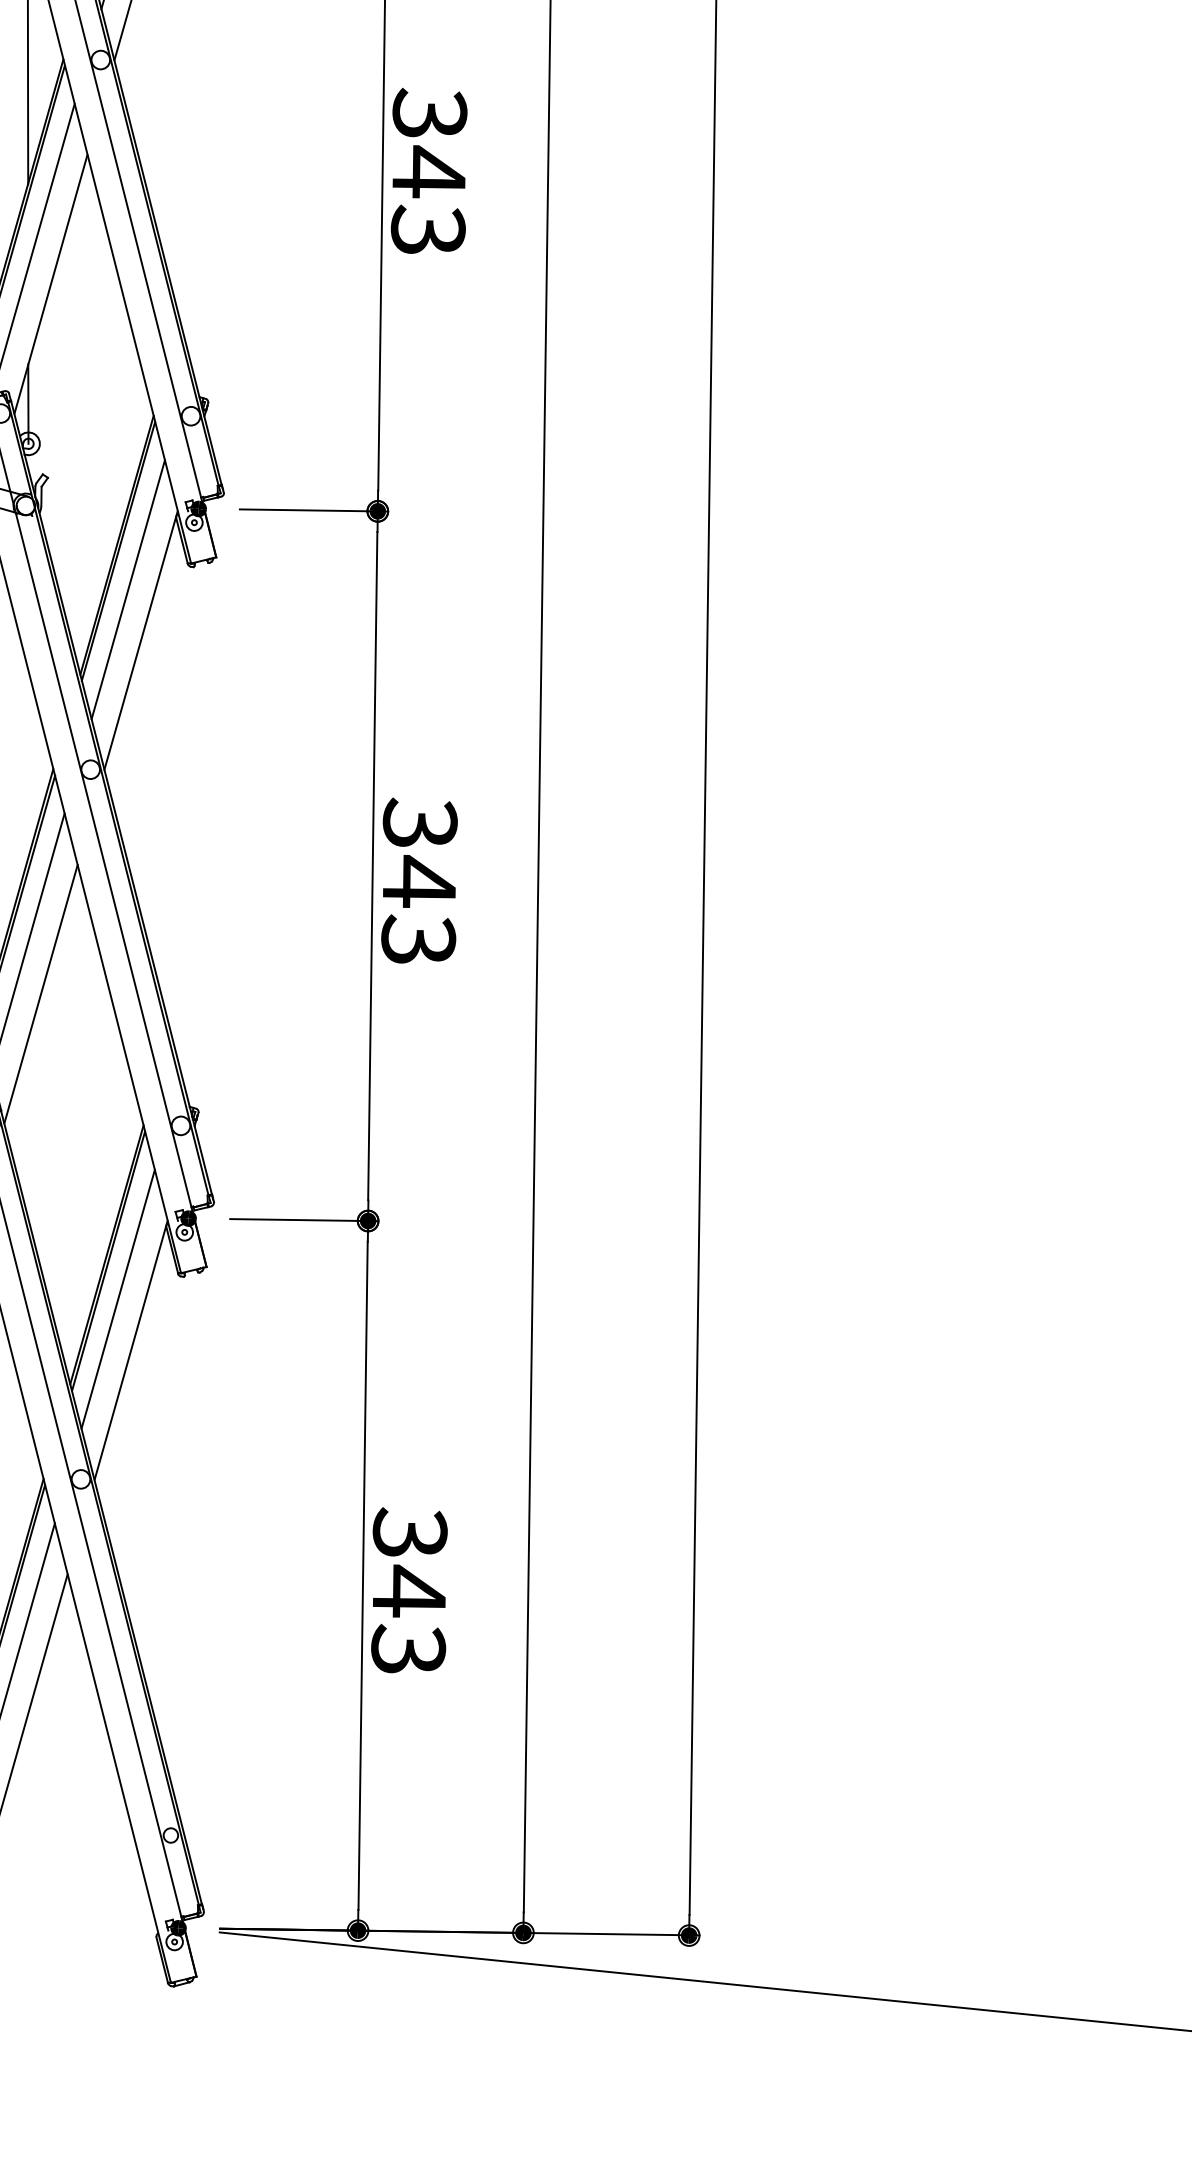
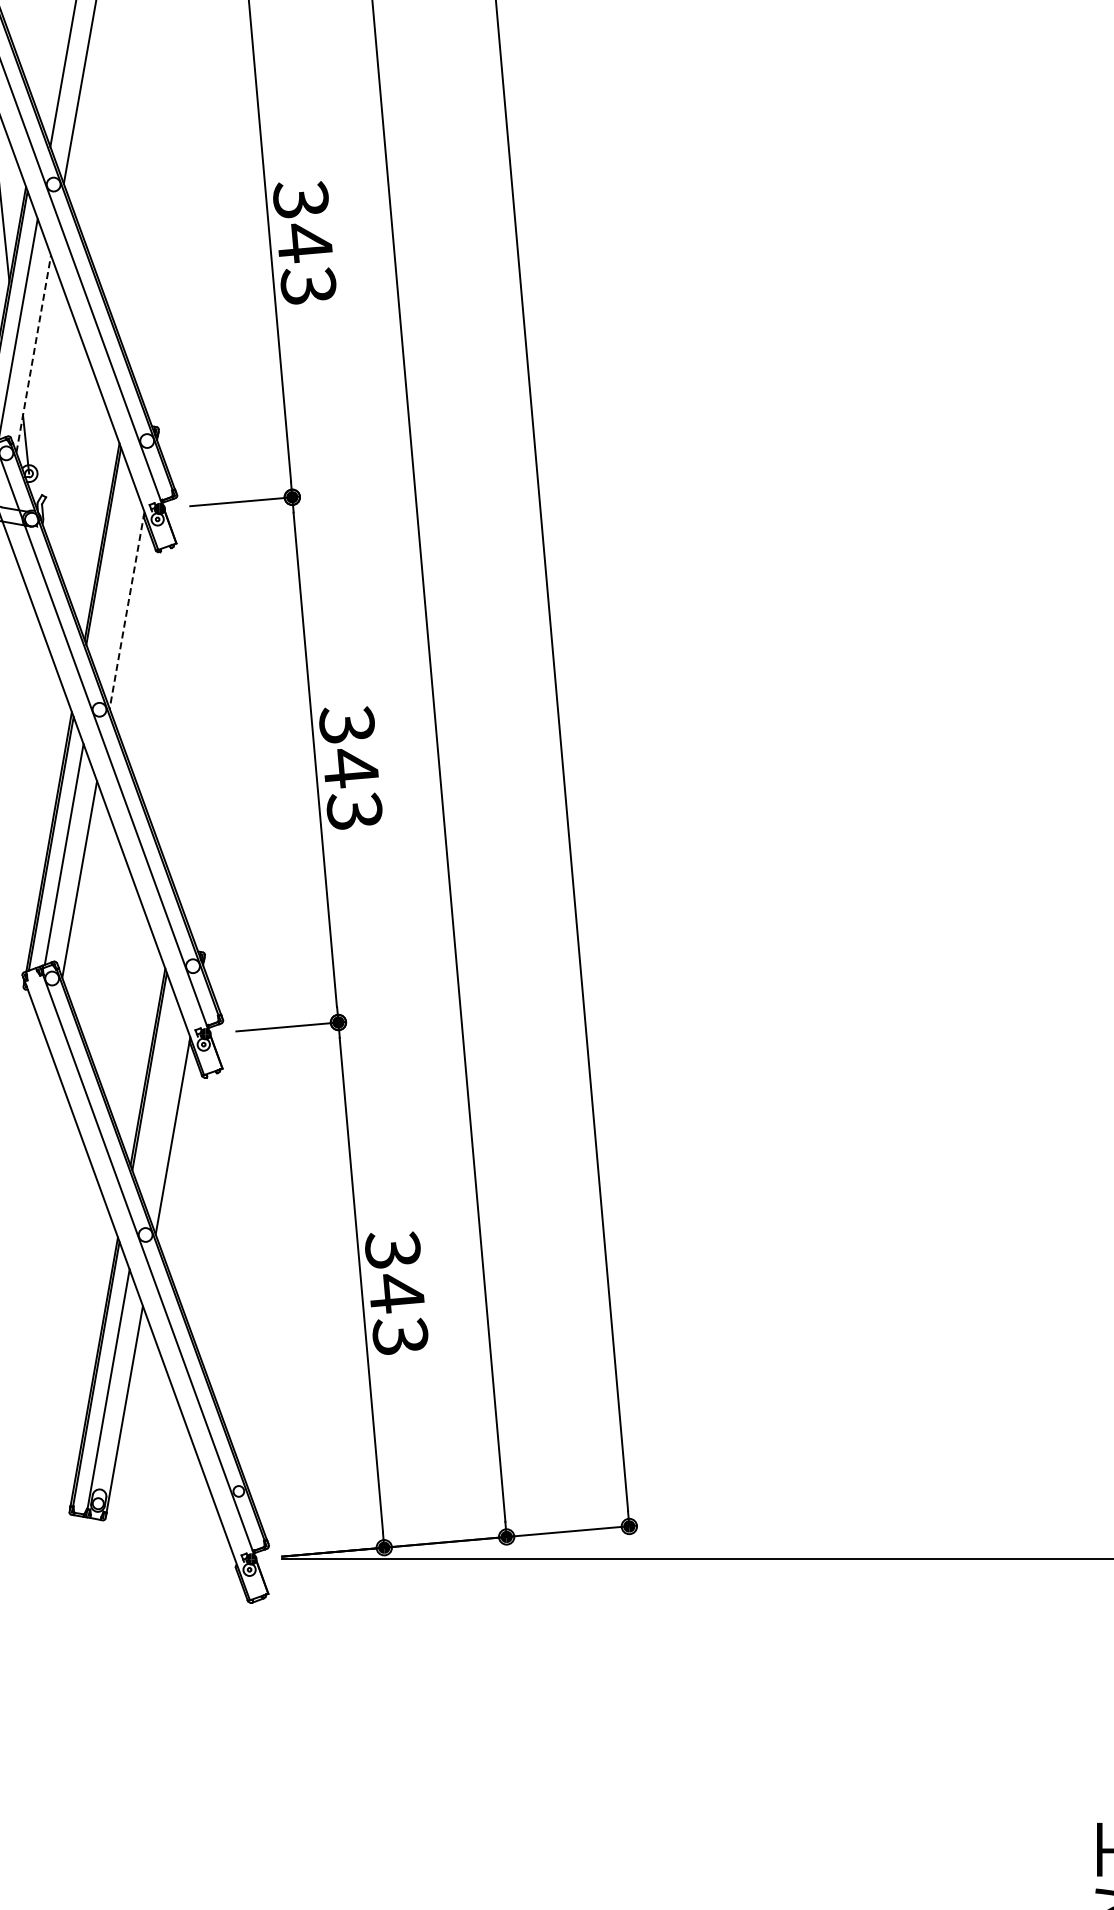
line: (50, 284) -> (33, 354), solid -> dashed
line: (127, 589) -> (113, 573), removed
line: (141, 640) -> (127, 610), solid -> dashed
line: (118, 1298) -> (159, 1098), removed

